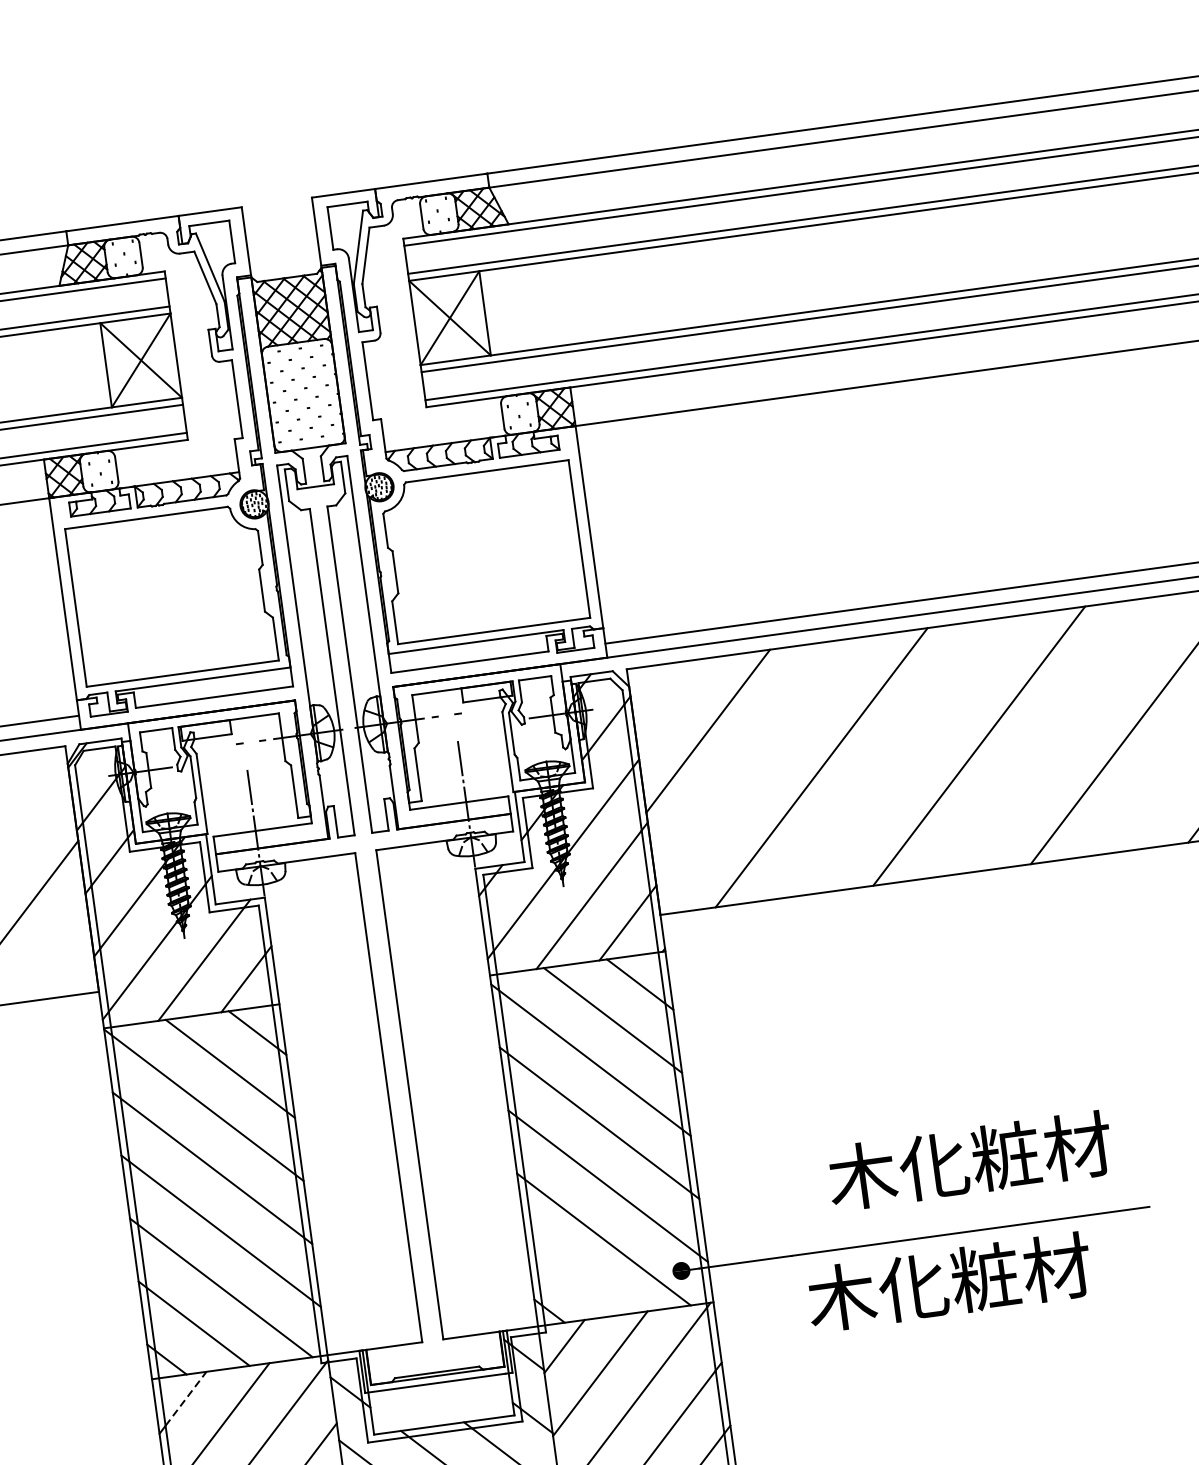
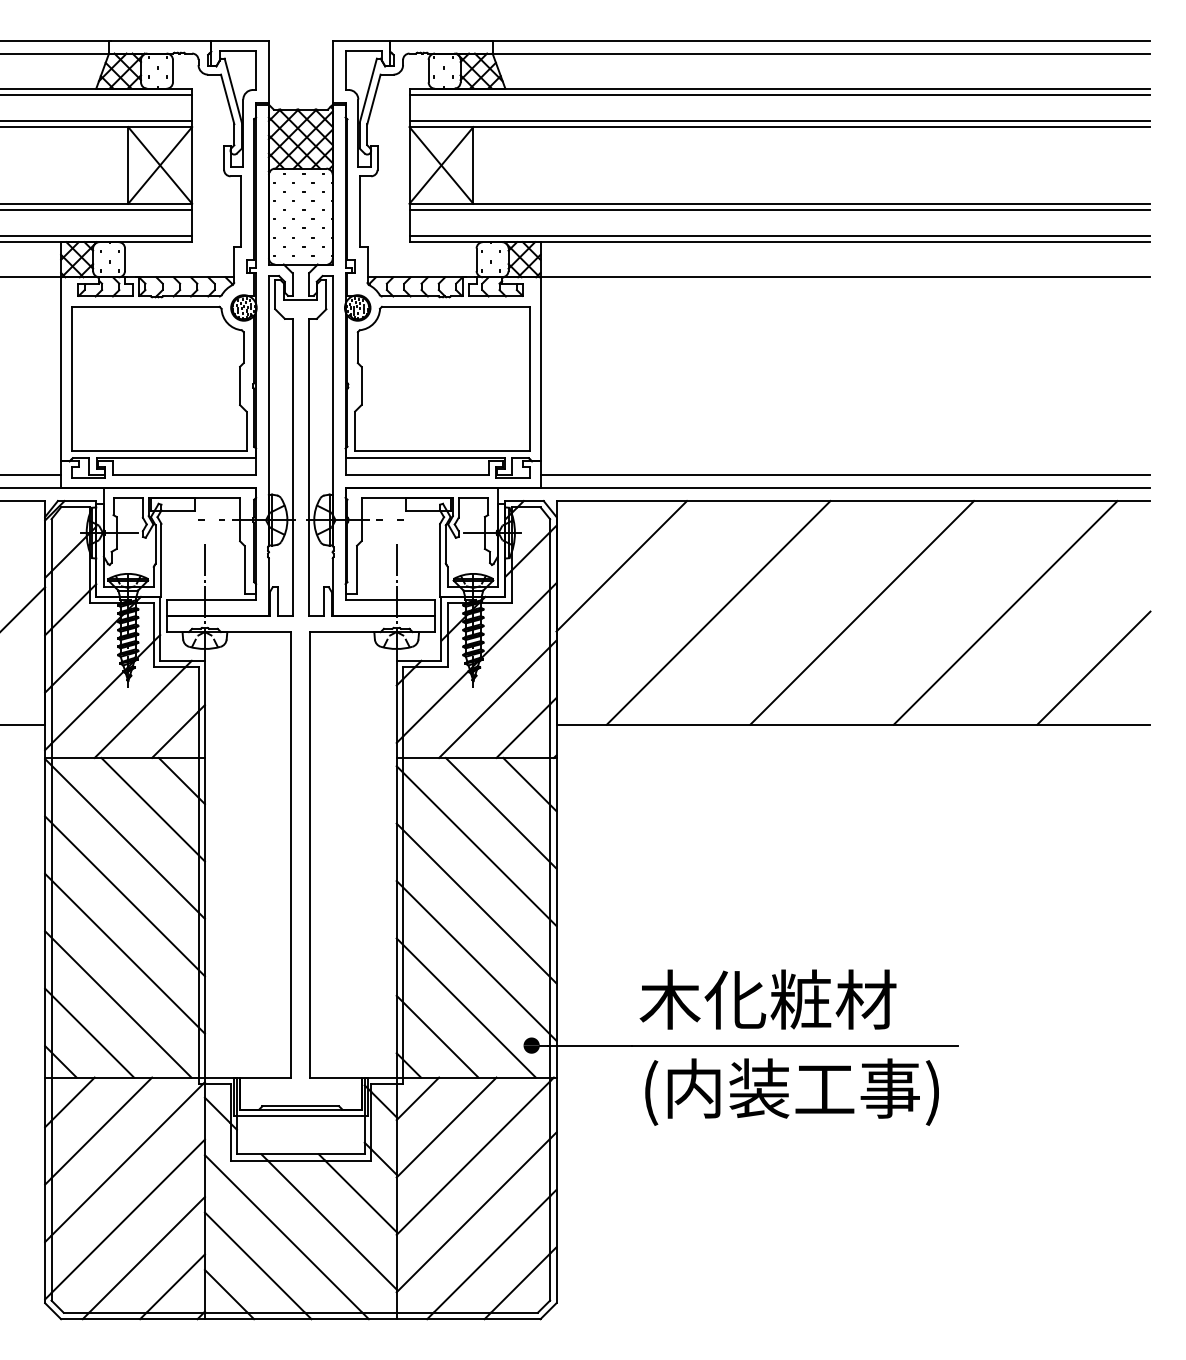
text: (969, 1160) -> (767, 999), moved
line: (576, 1275) -> (437, 1036), added
text: (971, 1282) -> (789, 1091), 木化粧材 -> (内装工事)
line: (186, 1399) -> (73, 1099), dashed -> solid

